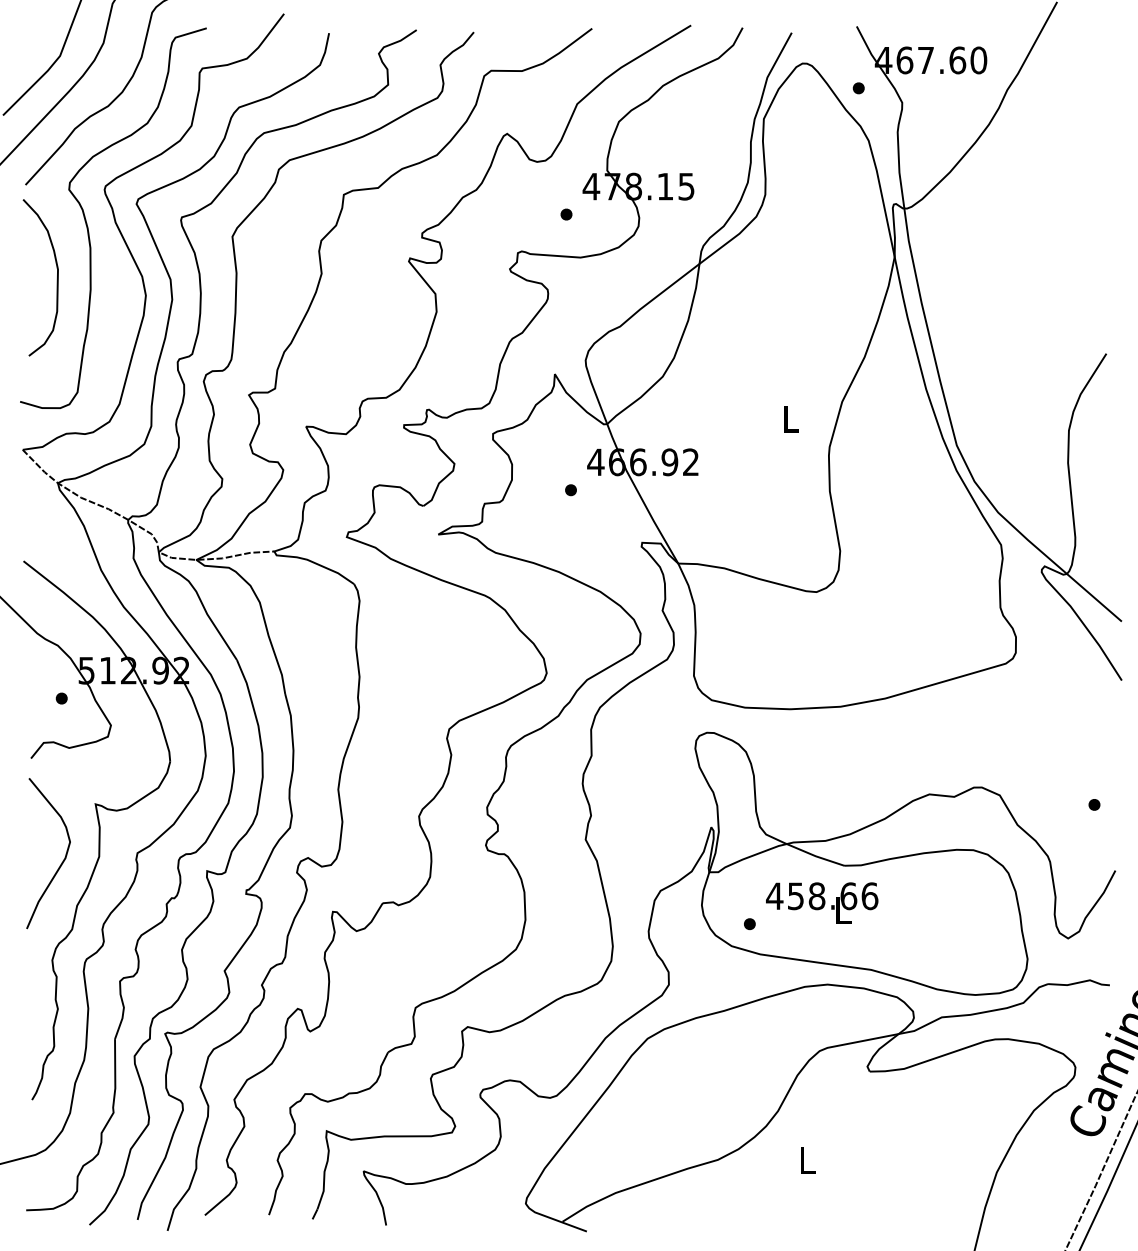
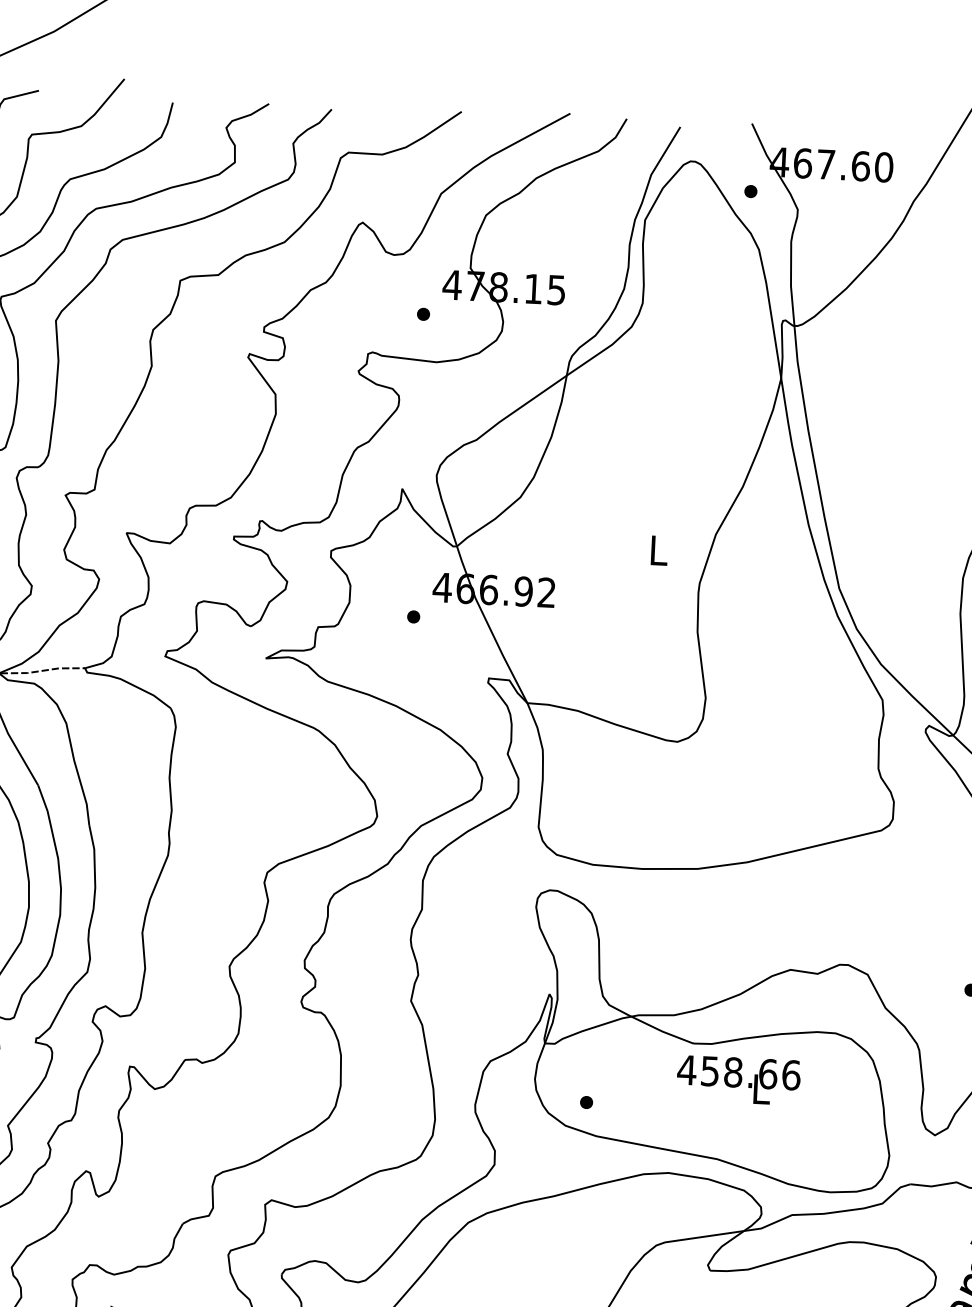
text: (822, 902) -> (739, 1079), moved

